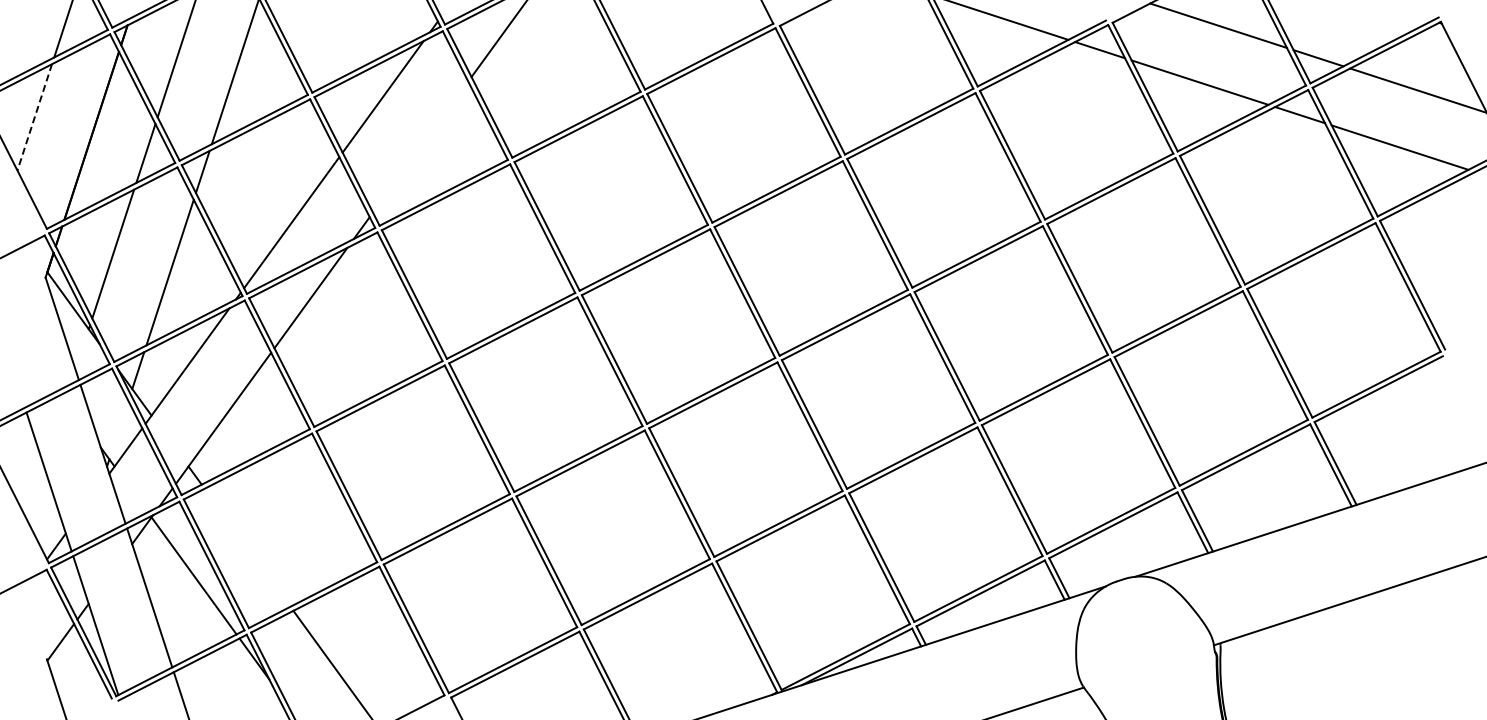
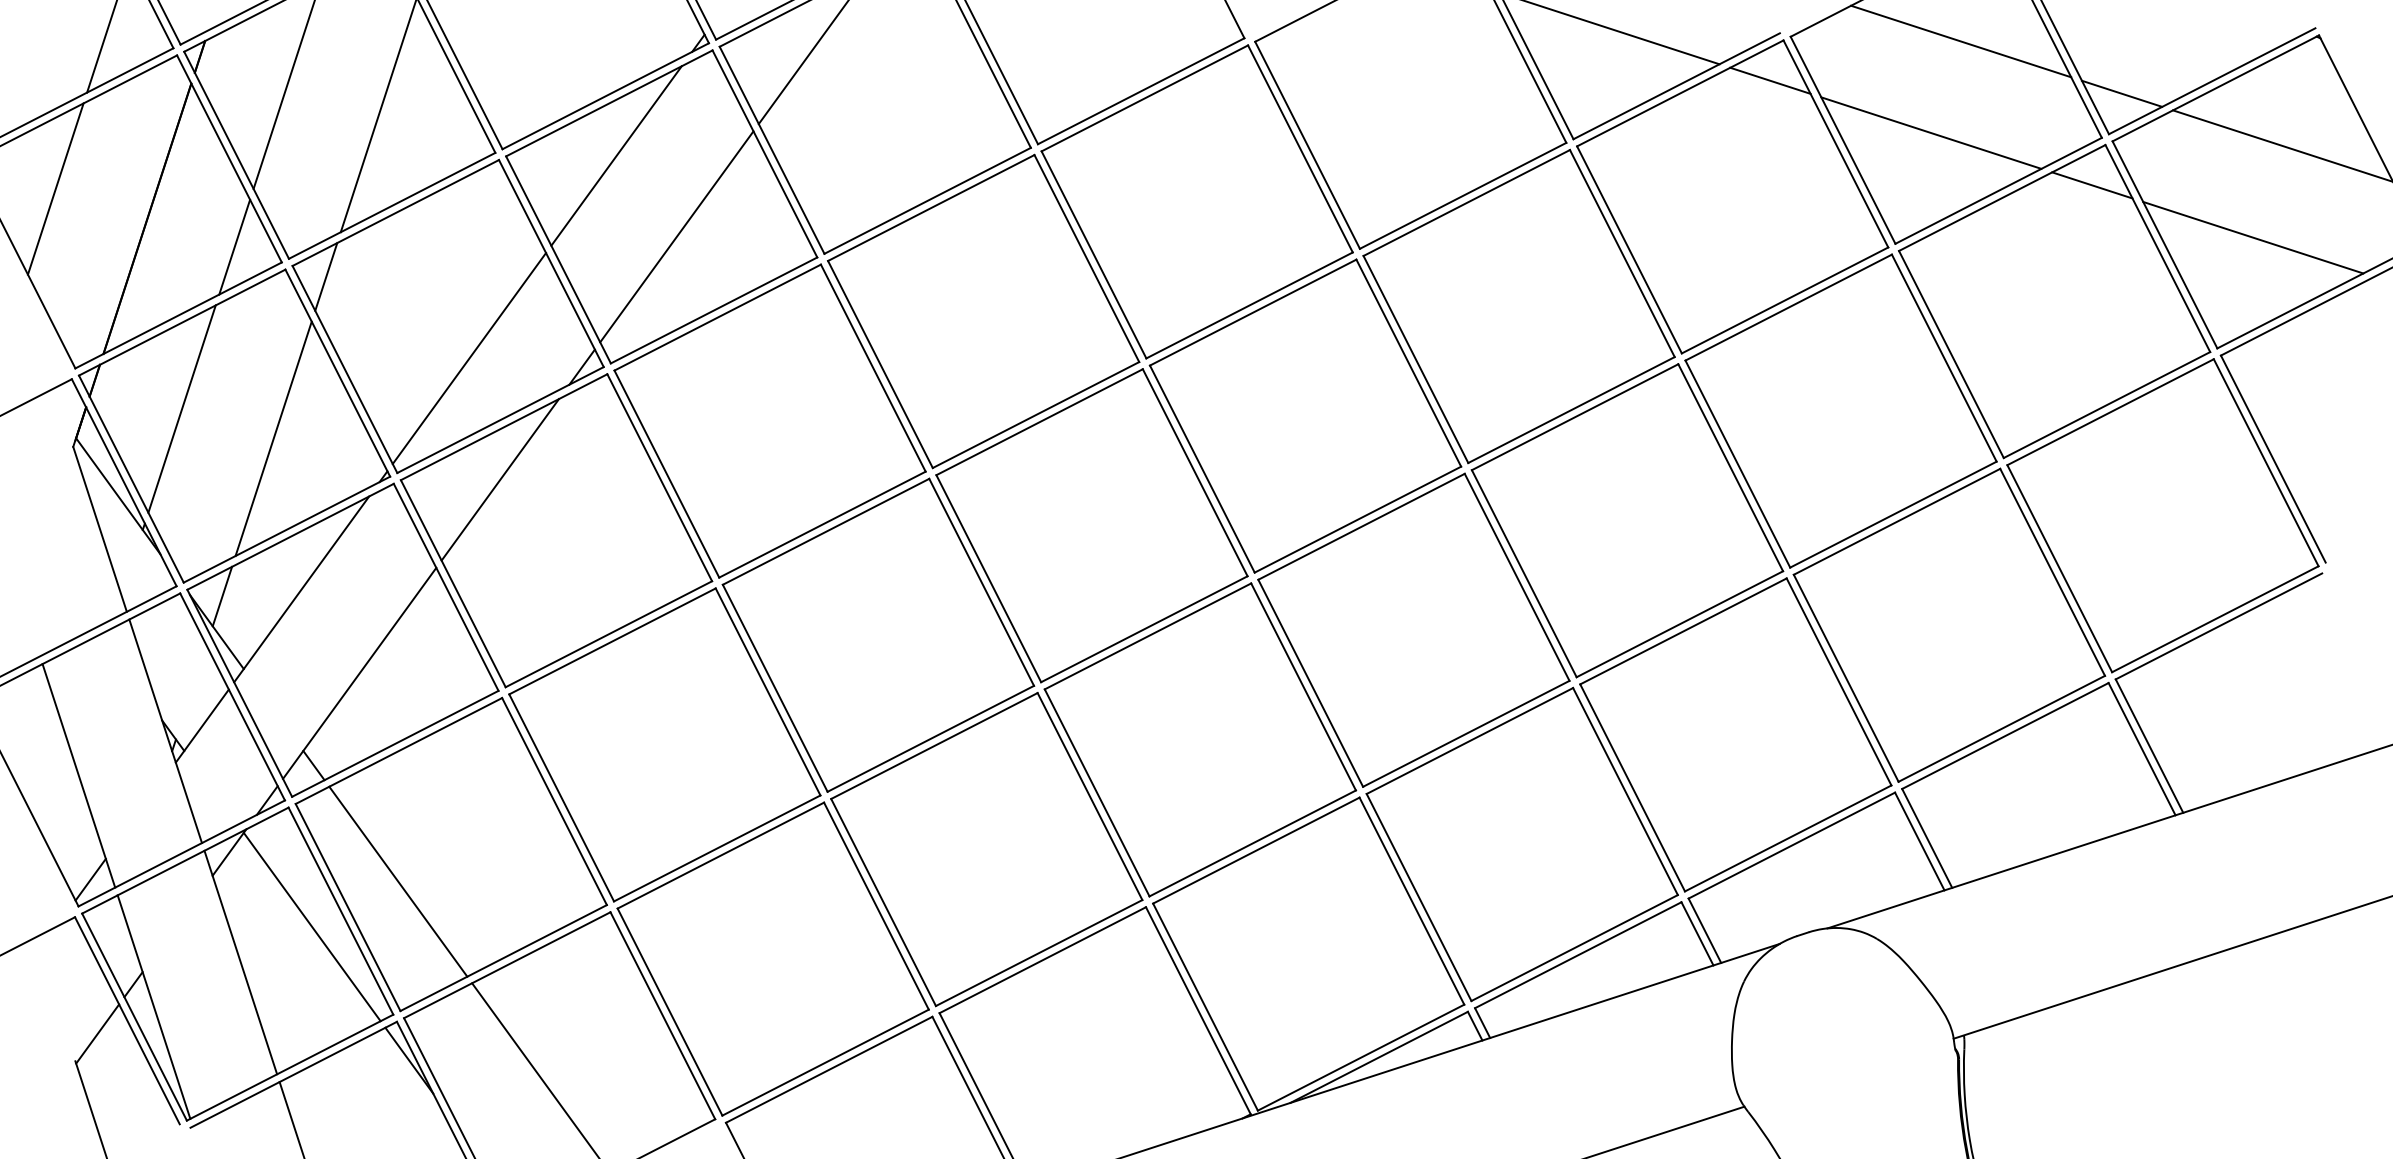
line: (34, 117) -> (55, 189), dashed -> solid
line: (420, 146) -> (676, 235), added
line: (247, 547) -> (398, 881), added

